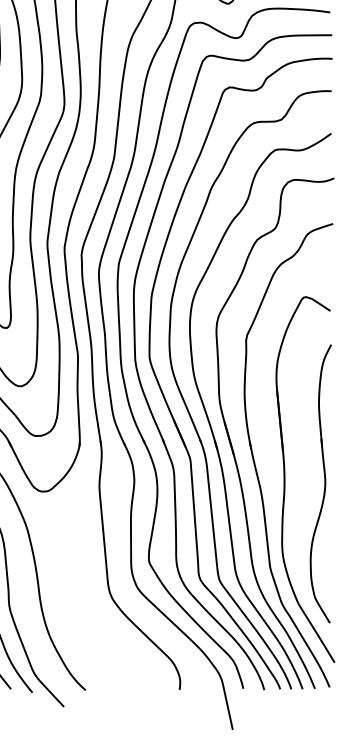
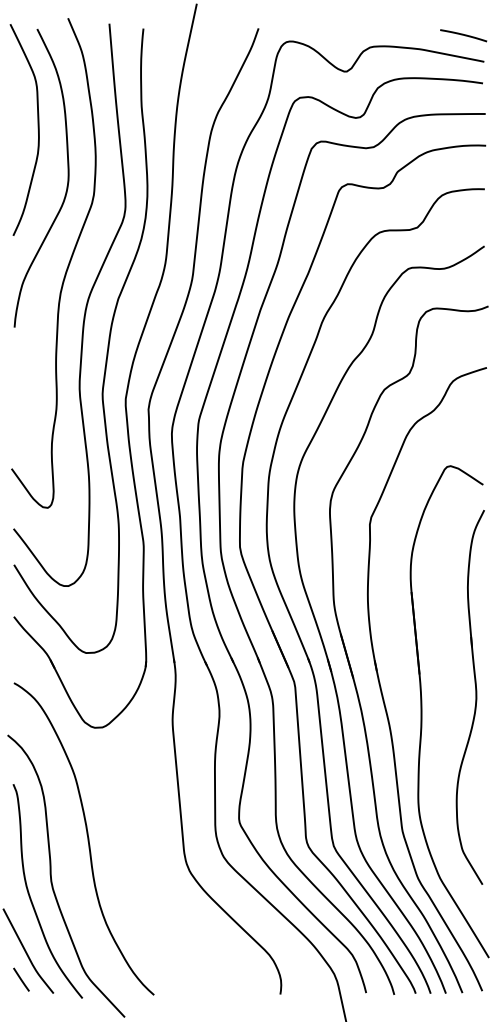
part: (320, 483) -> (469, 697), moved

